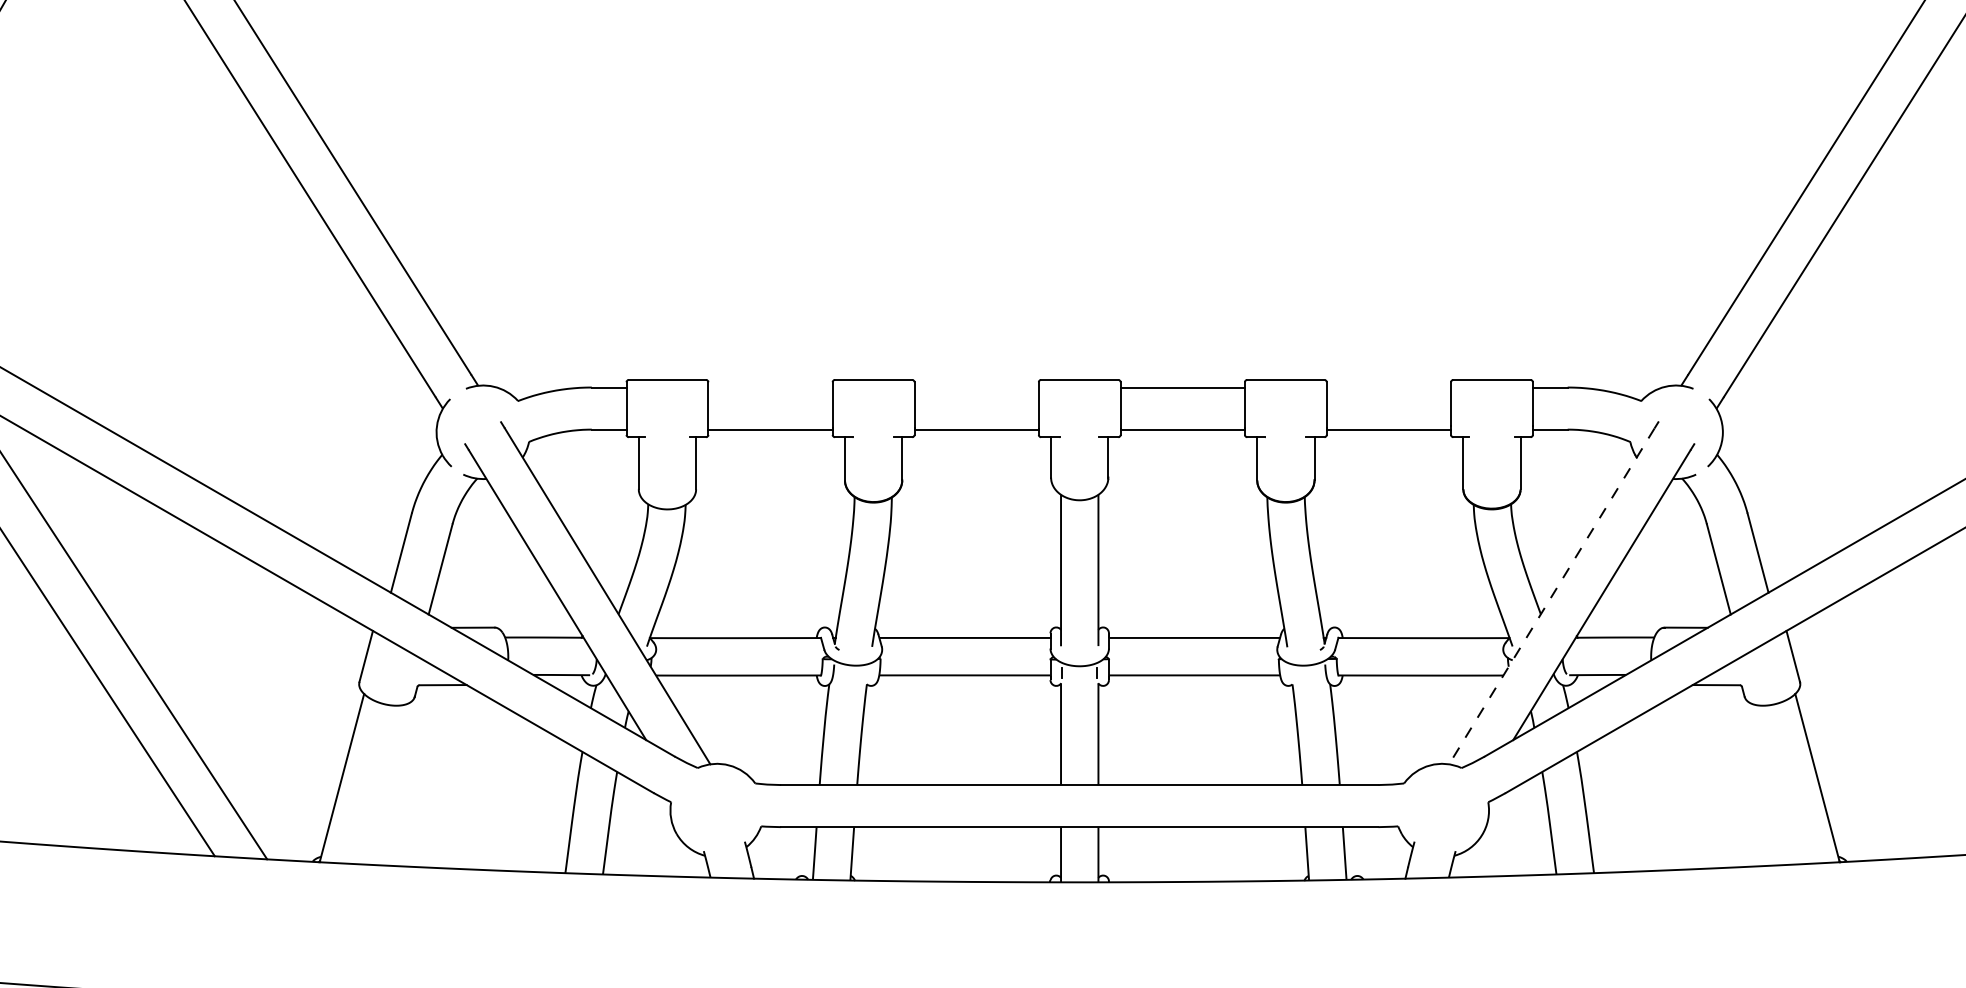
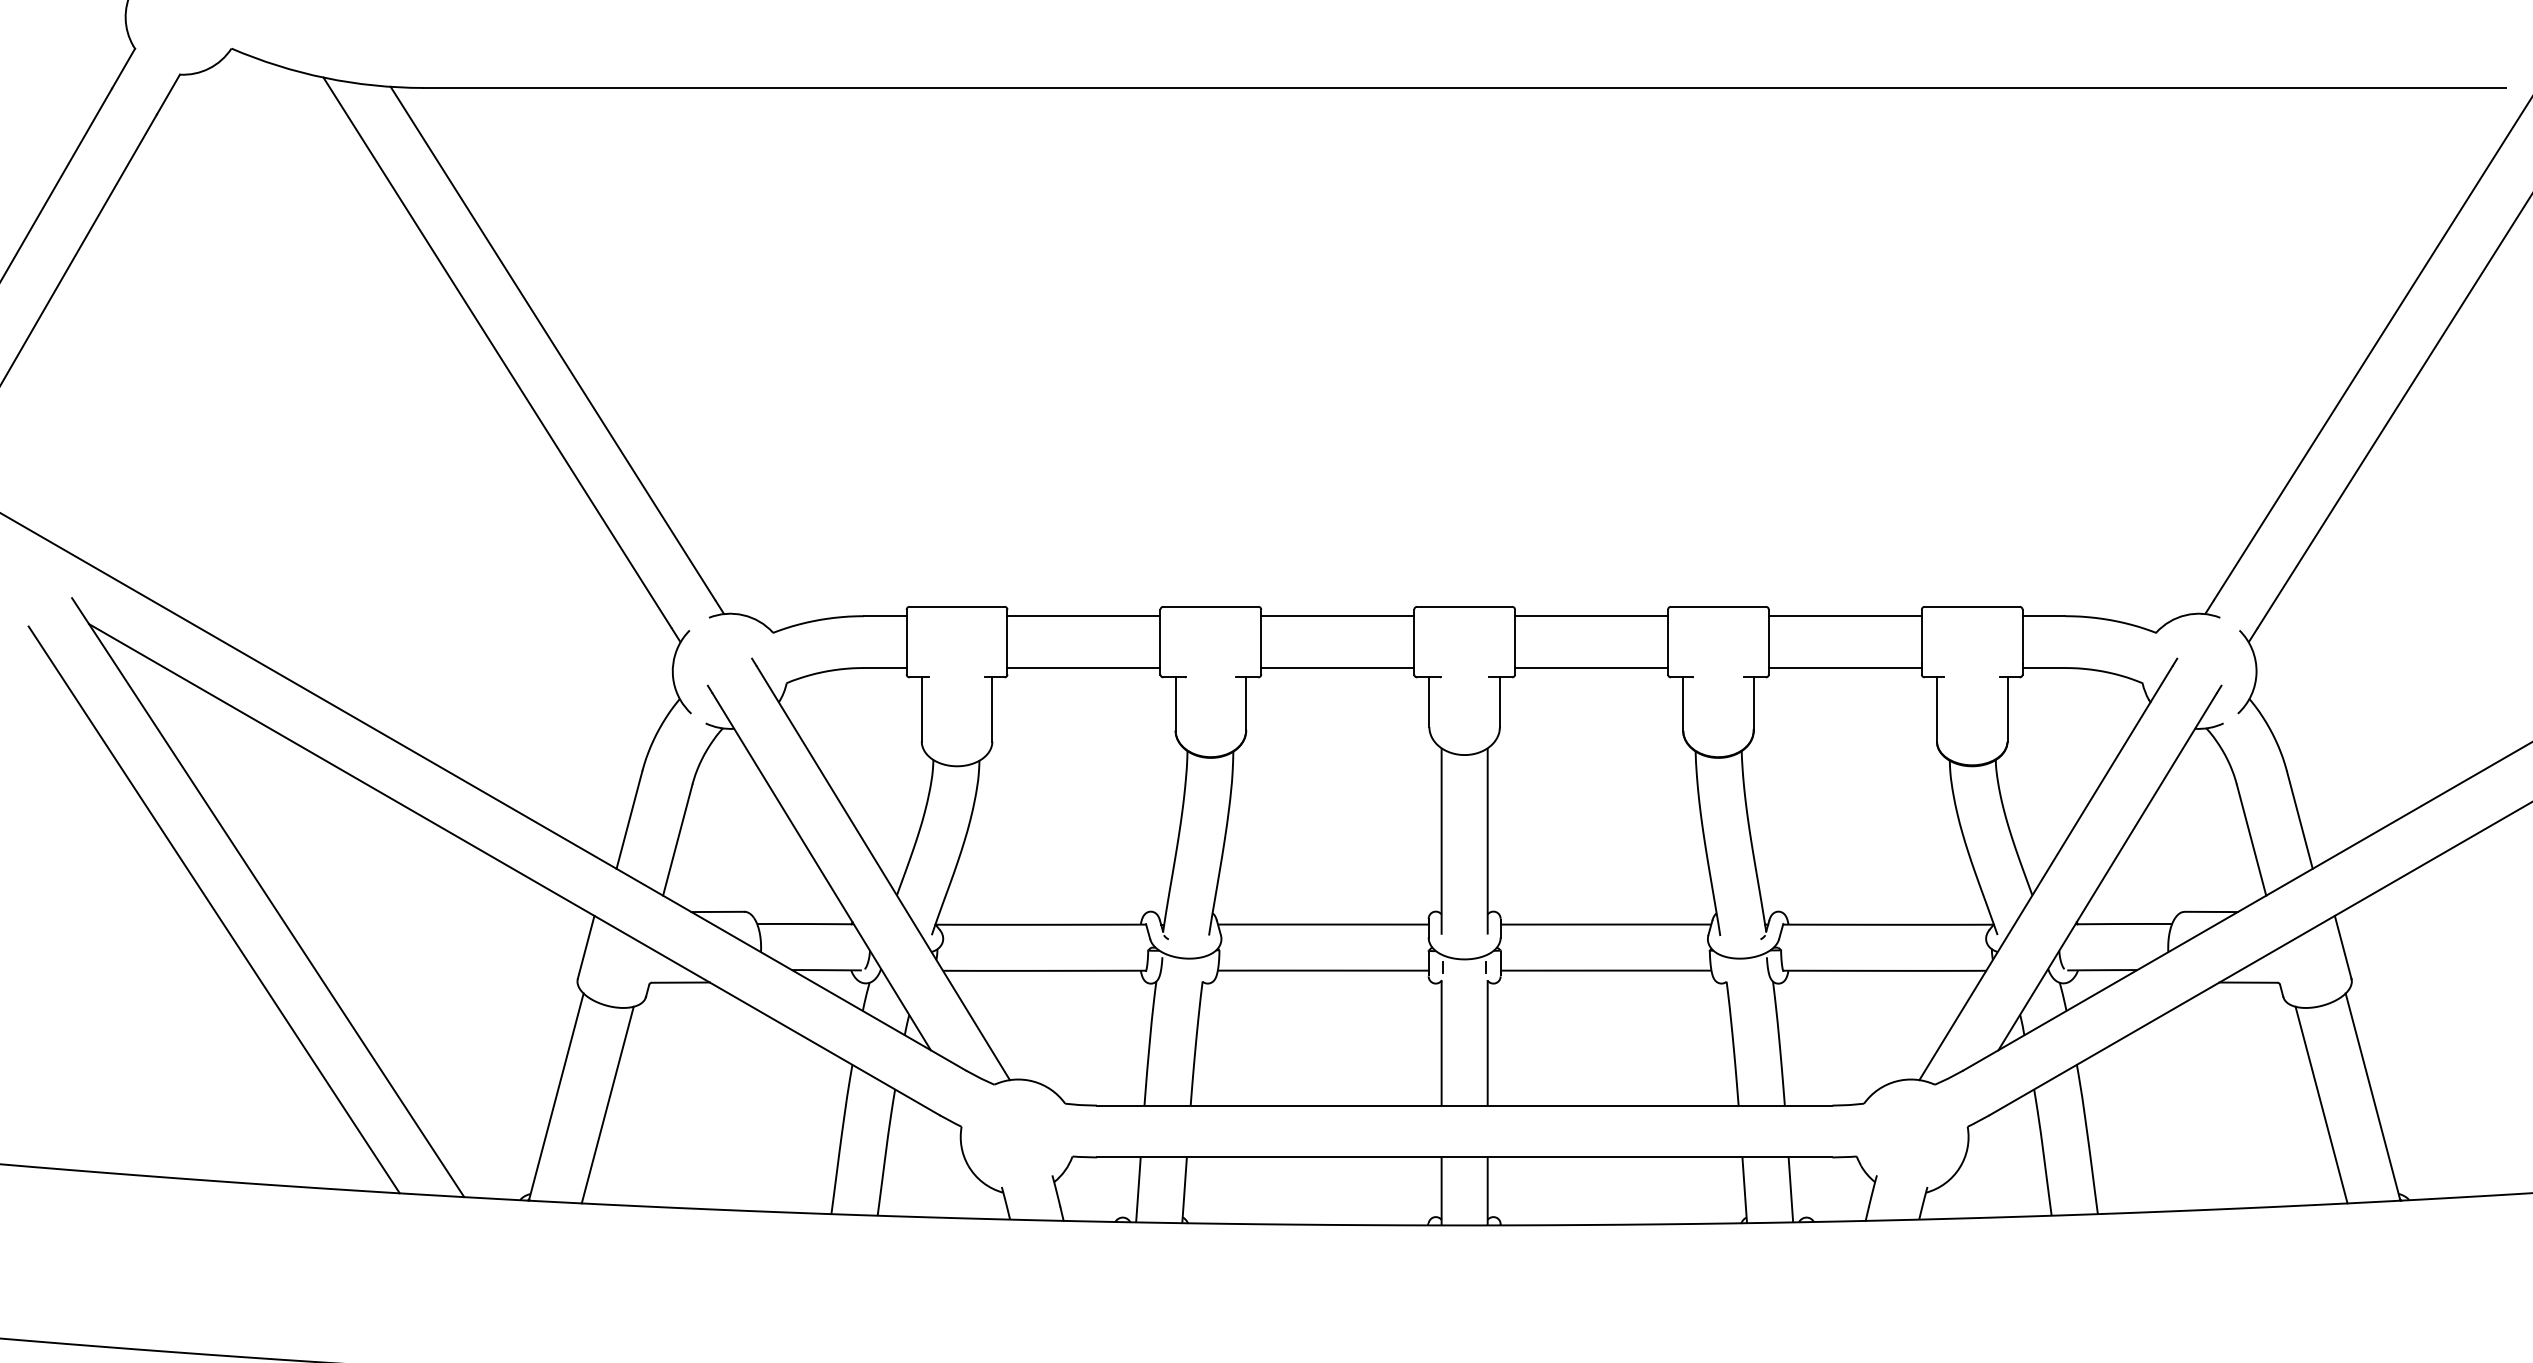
line: (770, 387) -> (1083, 616), added
line: (976, 387) -> (1337, 616), added
line: (1388, 387) -> (1844, 616), added
line: (1551, 596) -> (2045, 873), dashed -> solid
line: (383, 784) -> (607, 1104), added
line: (1775, 784) -> (2321, 1104), added

